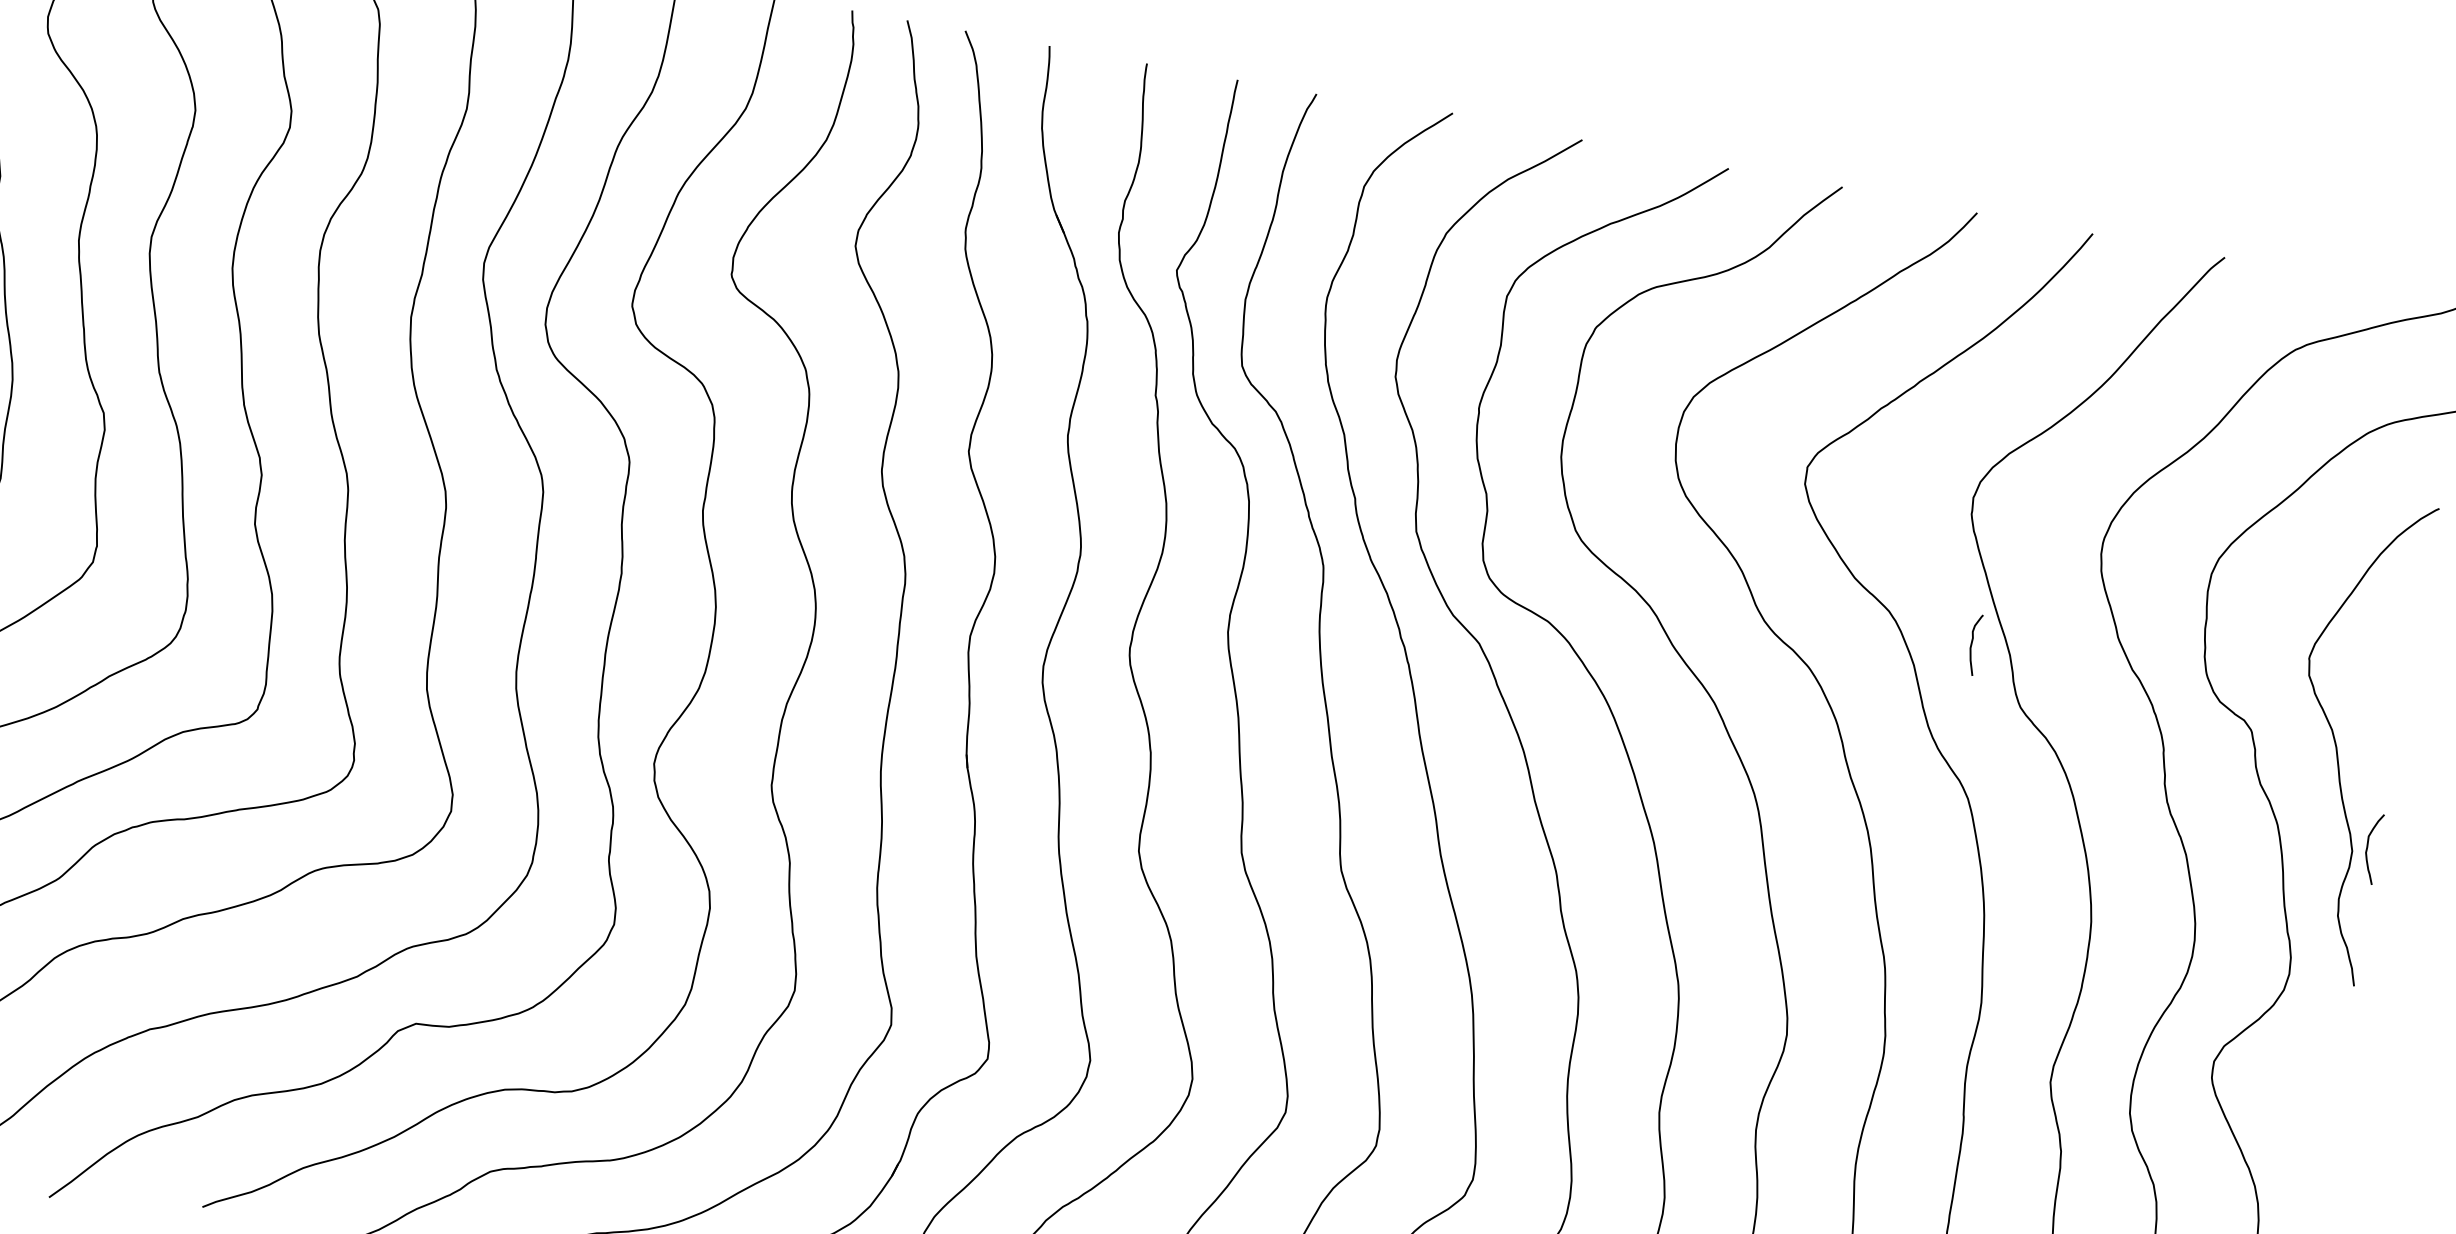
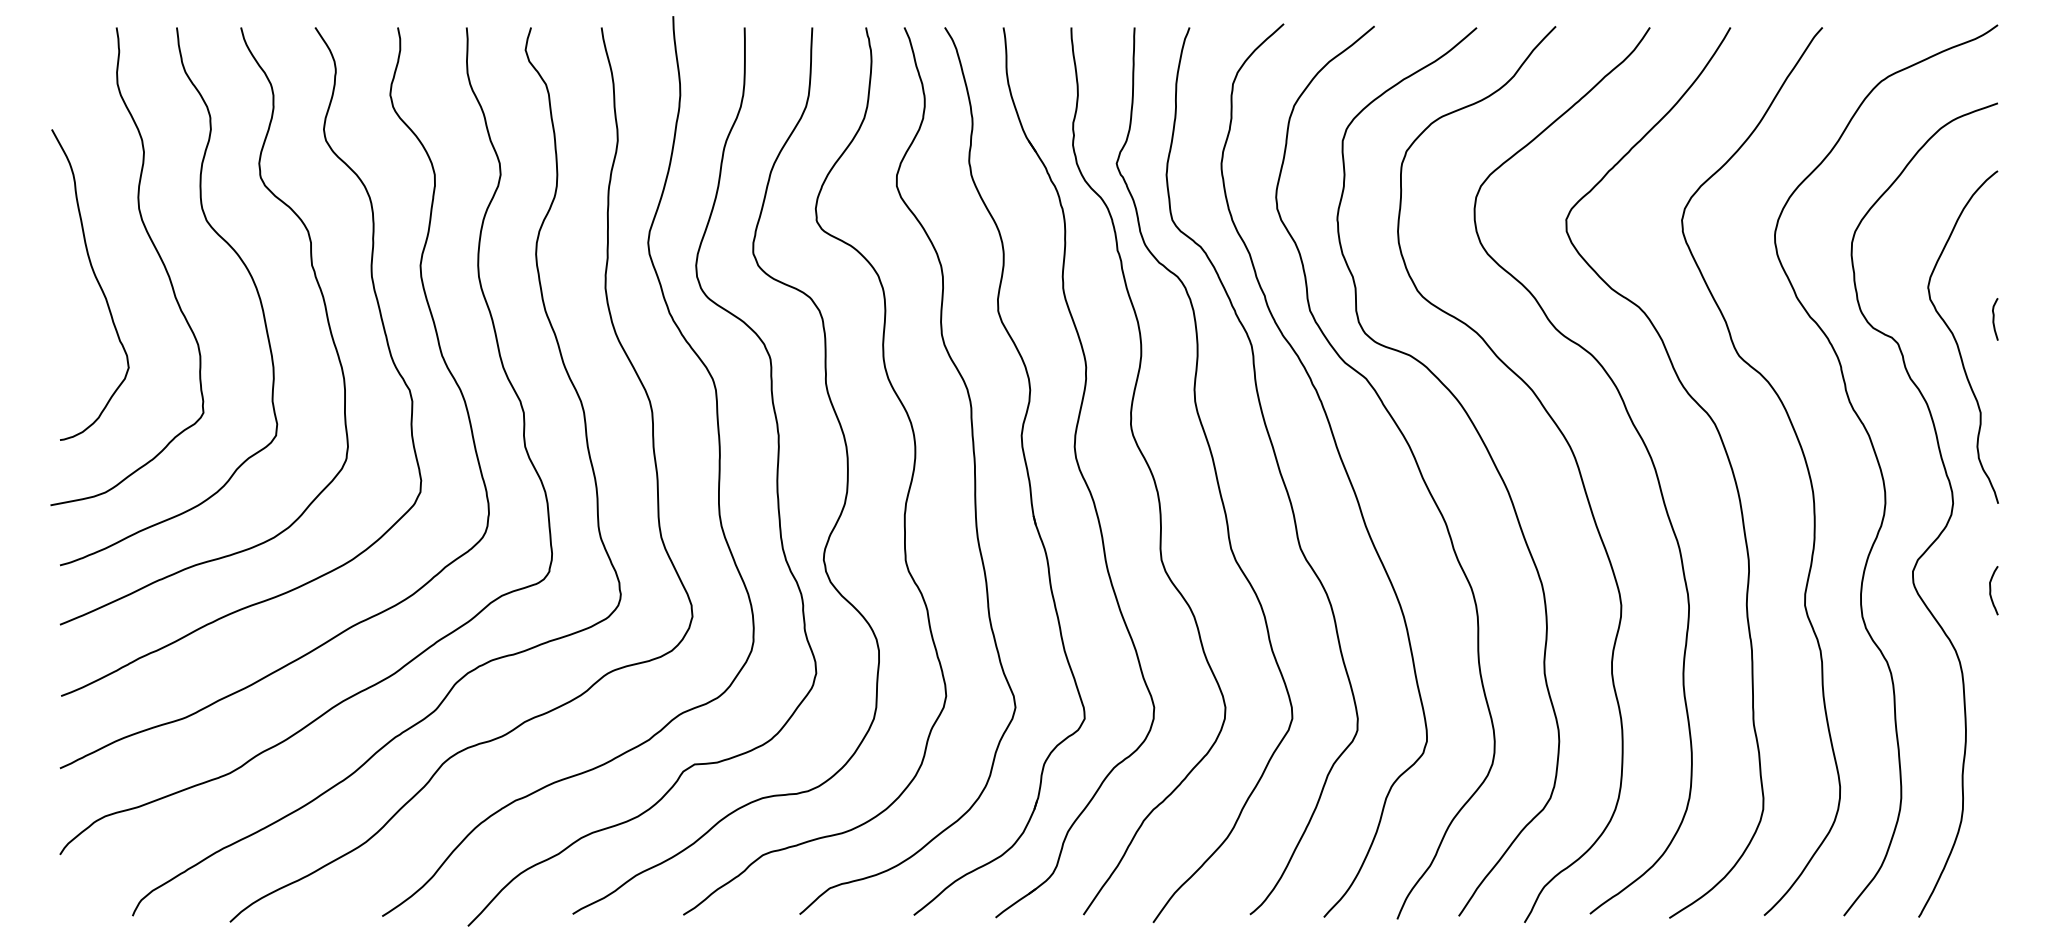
curve: (1972, 644) -> (1994, 319), moved
curve: (2368, 847) -> (1991, 590), moved

